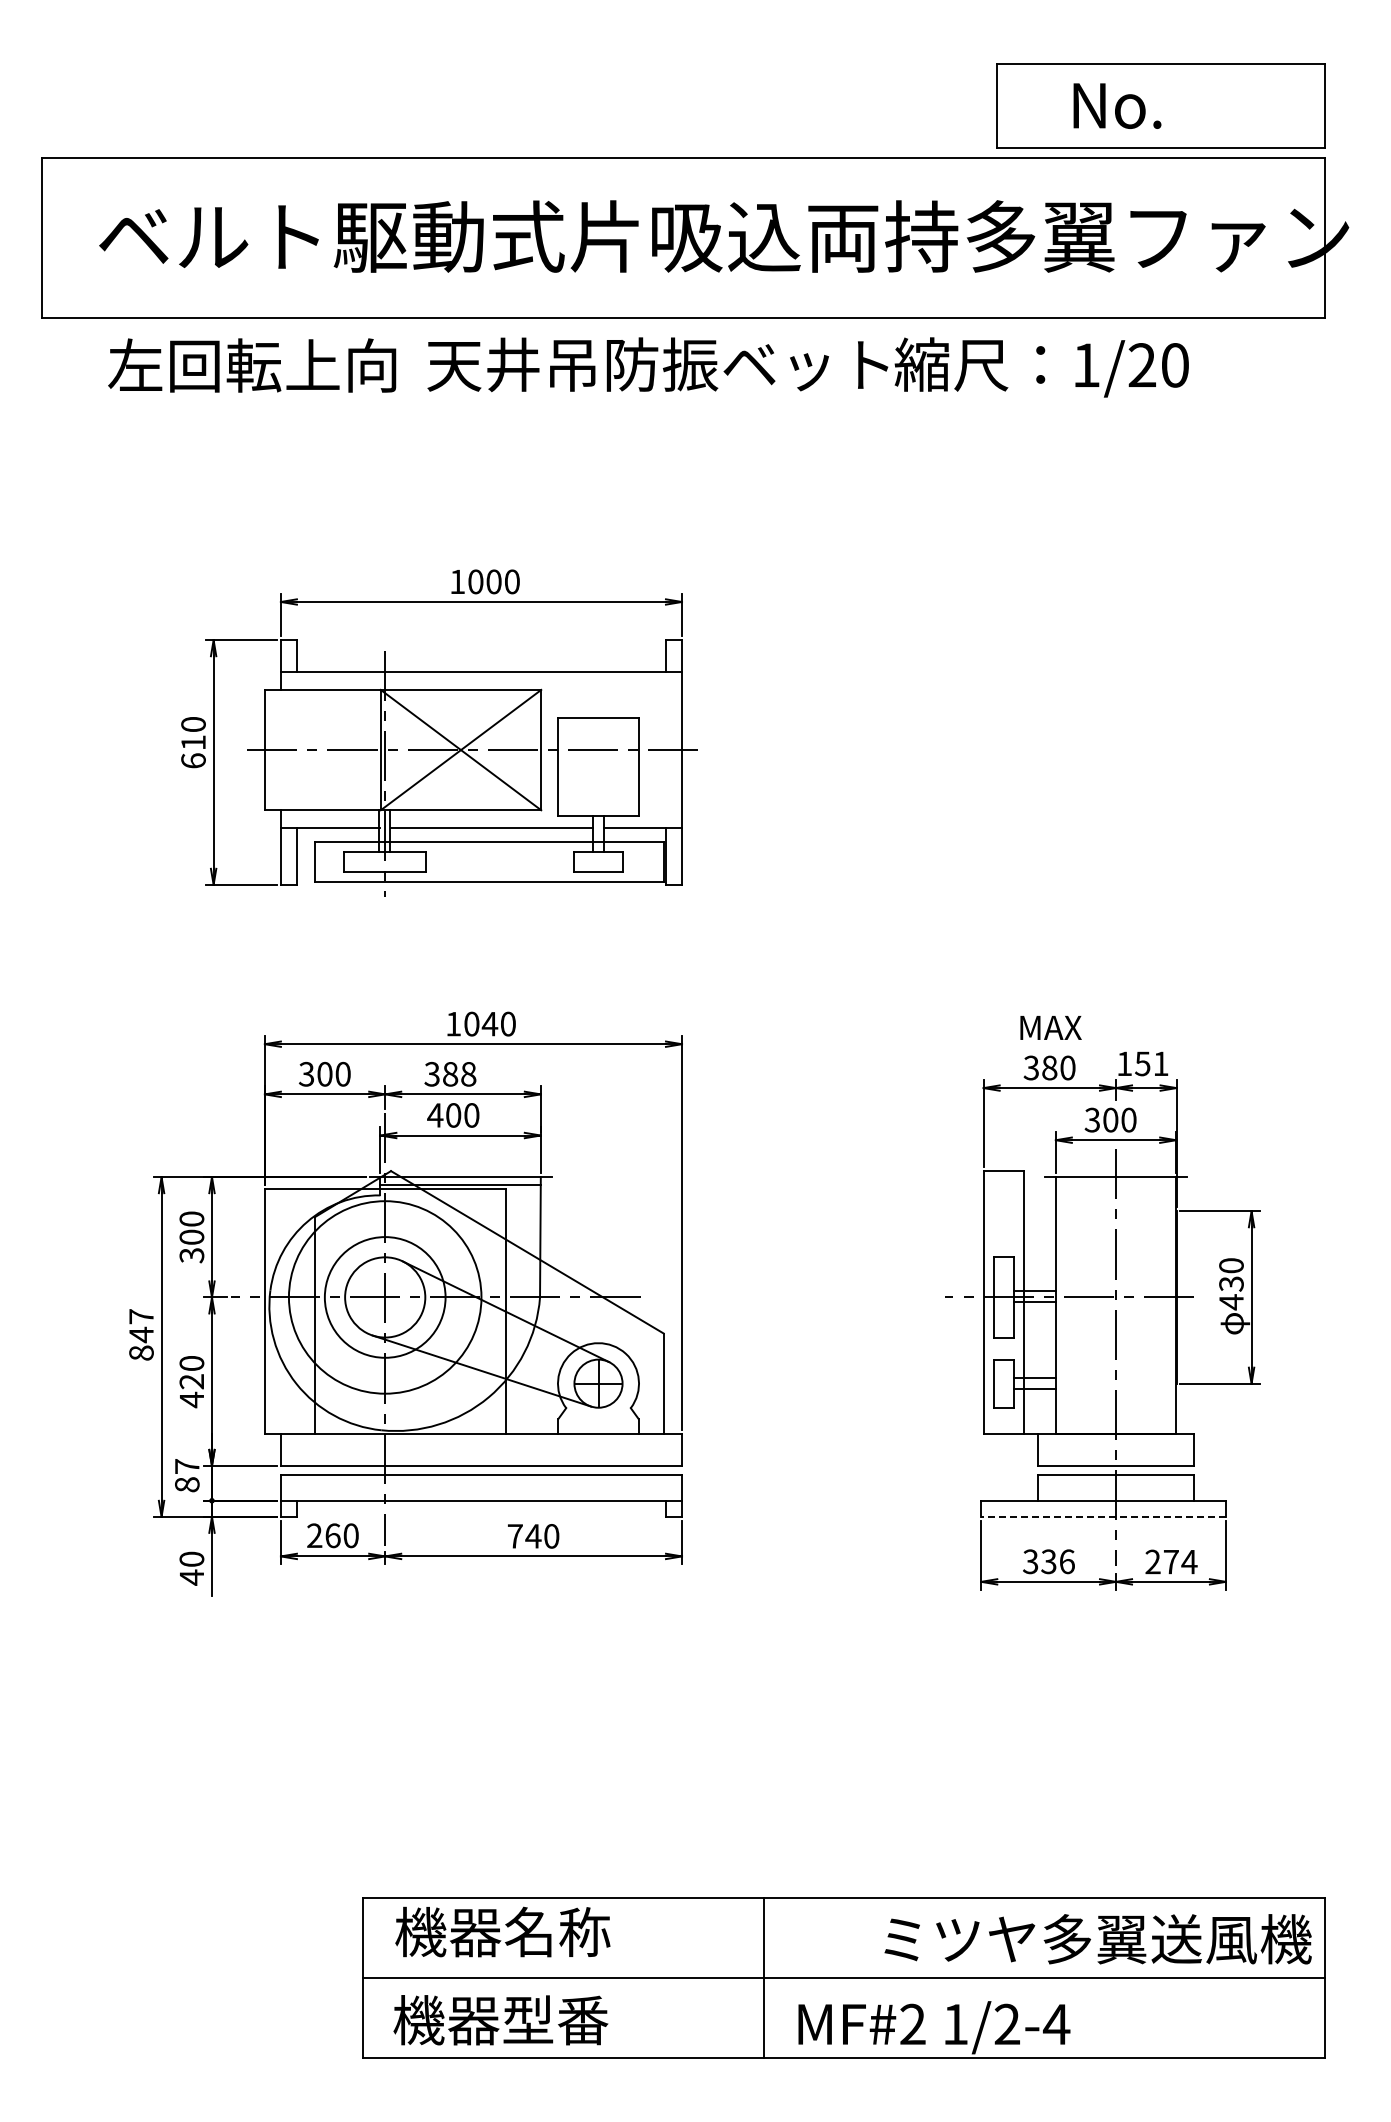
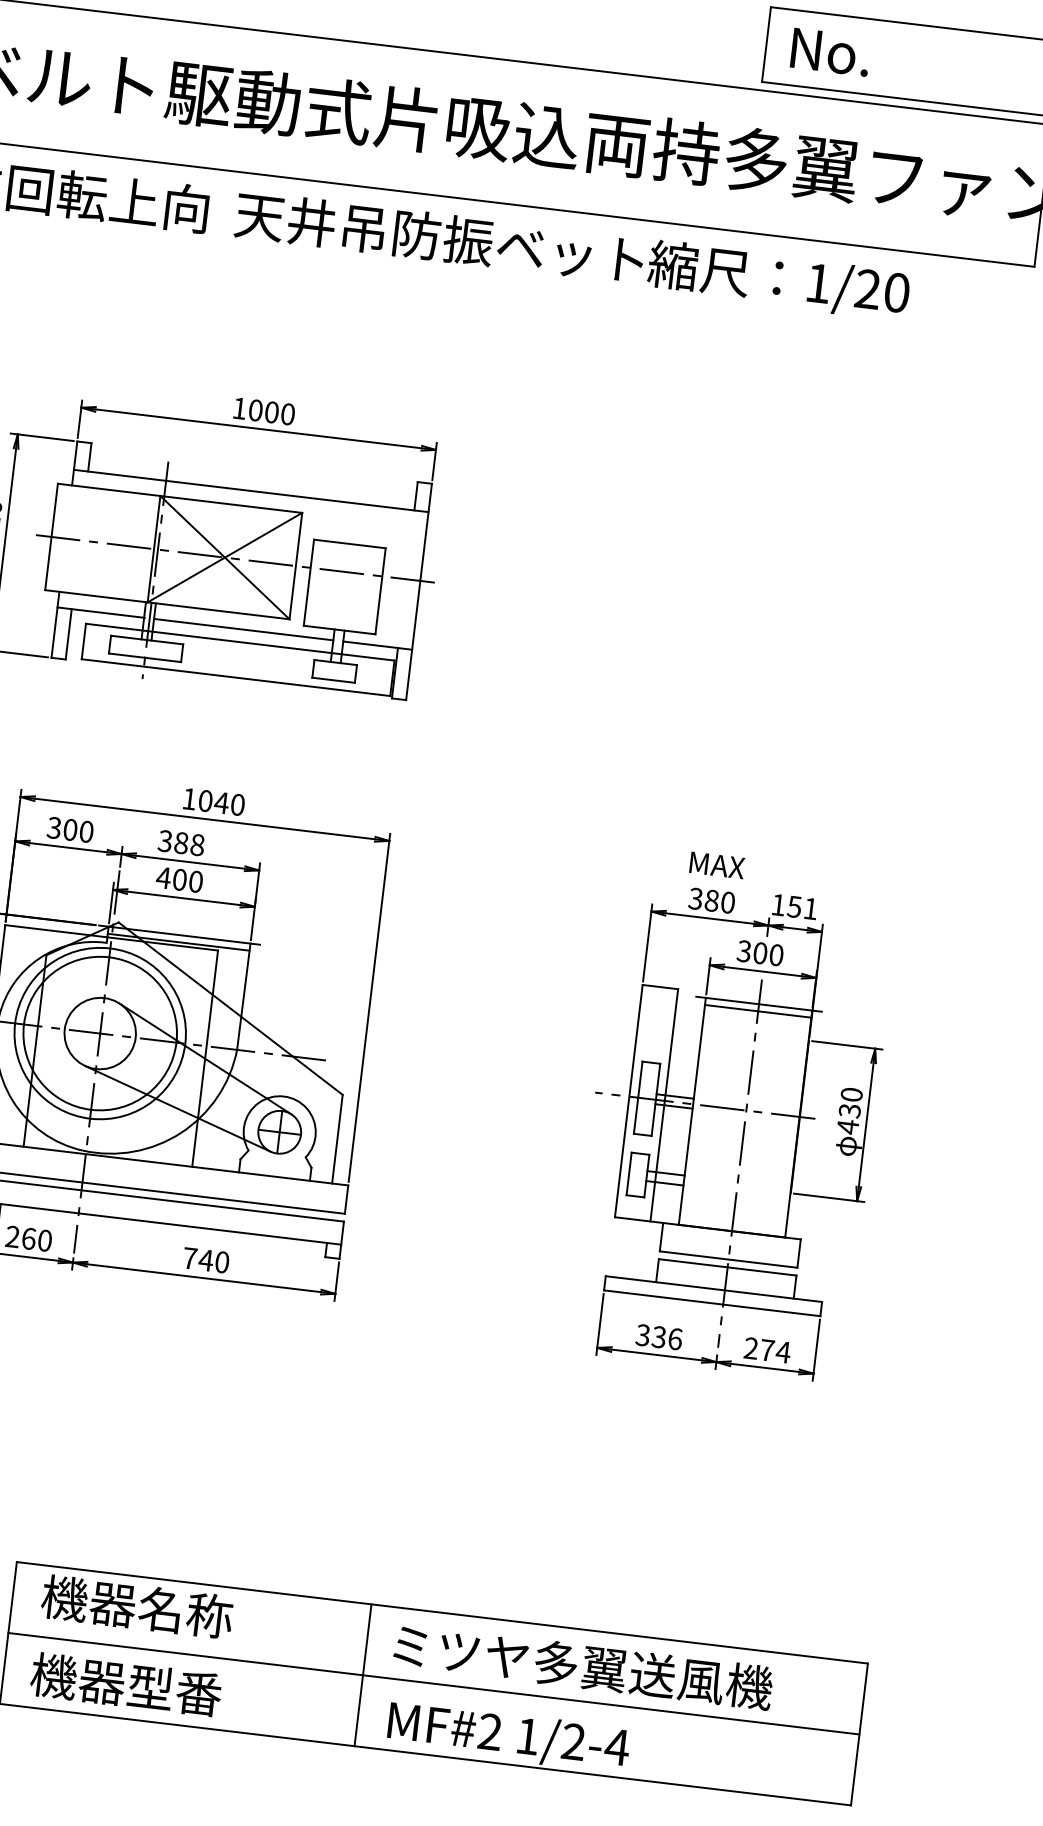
text: (1117, 105) -> (830, 51), moved
line: (1115, 1185) -> (757, 1011), added
circle: (384, 1297) -> (99, 1033), size x1.43
line: (1103, 1516) -> (712, 1302), dashed -> solid
text: (1097, 1939) -> (582, 1666), moved

